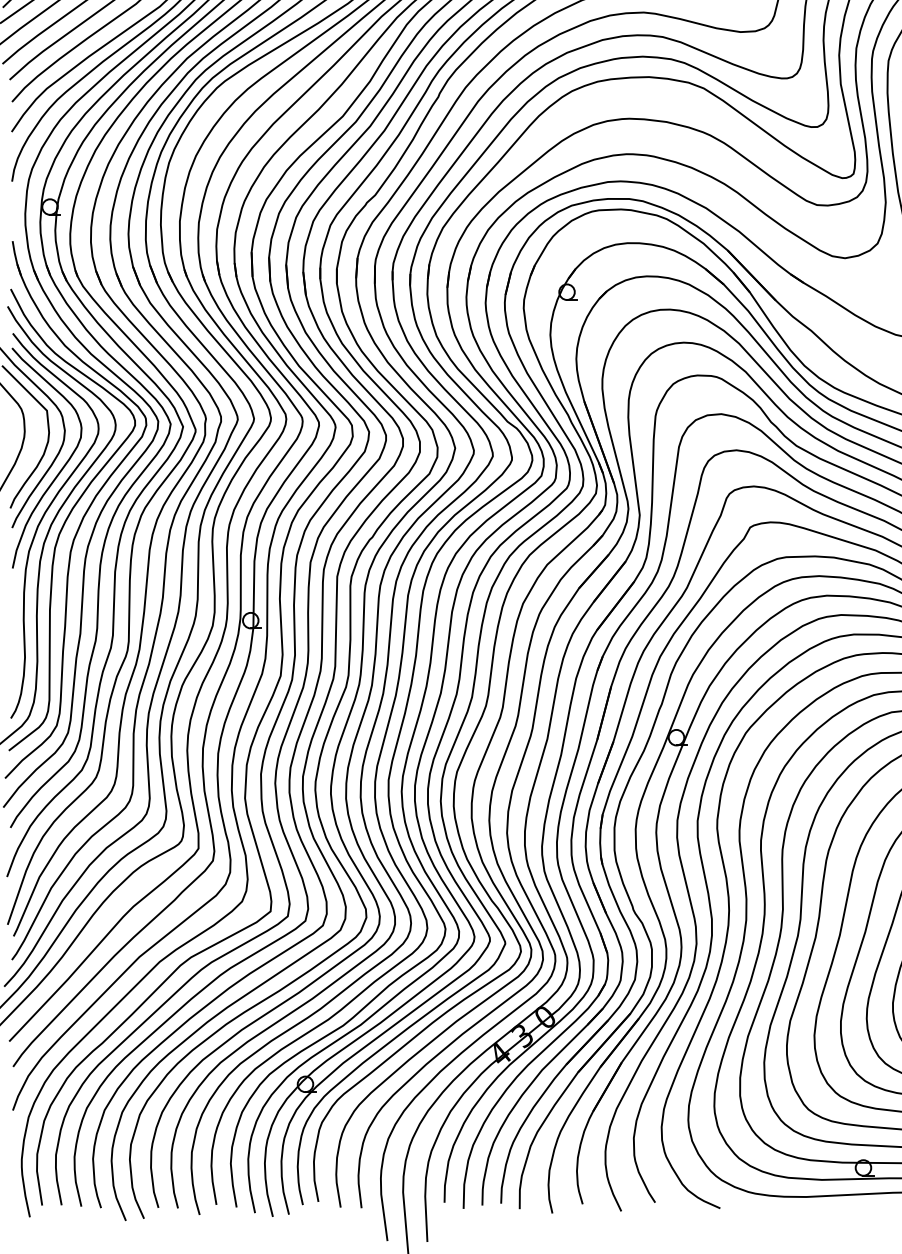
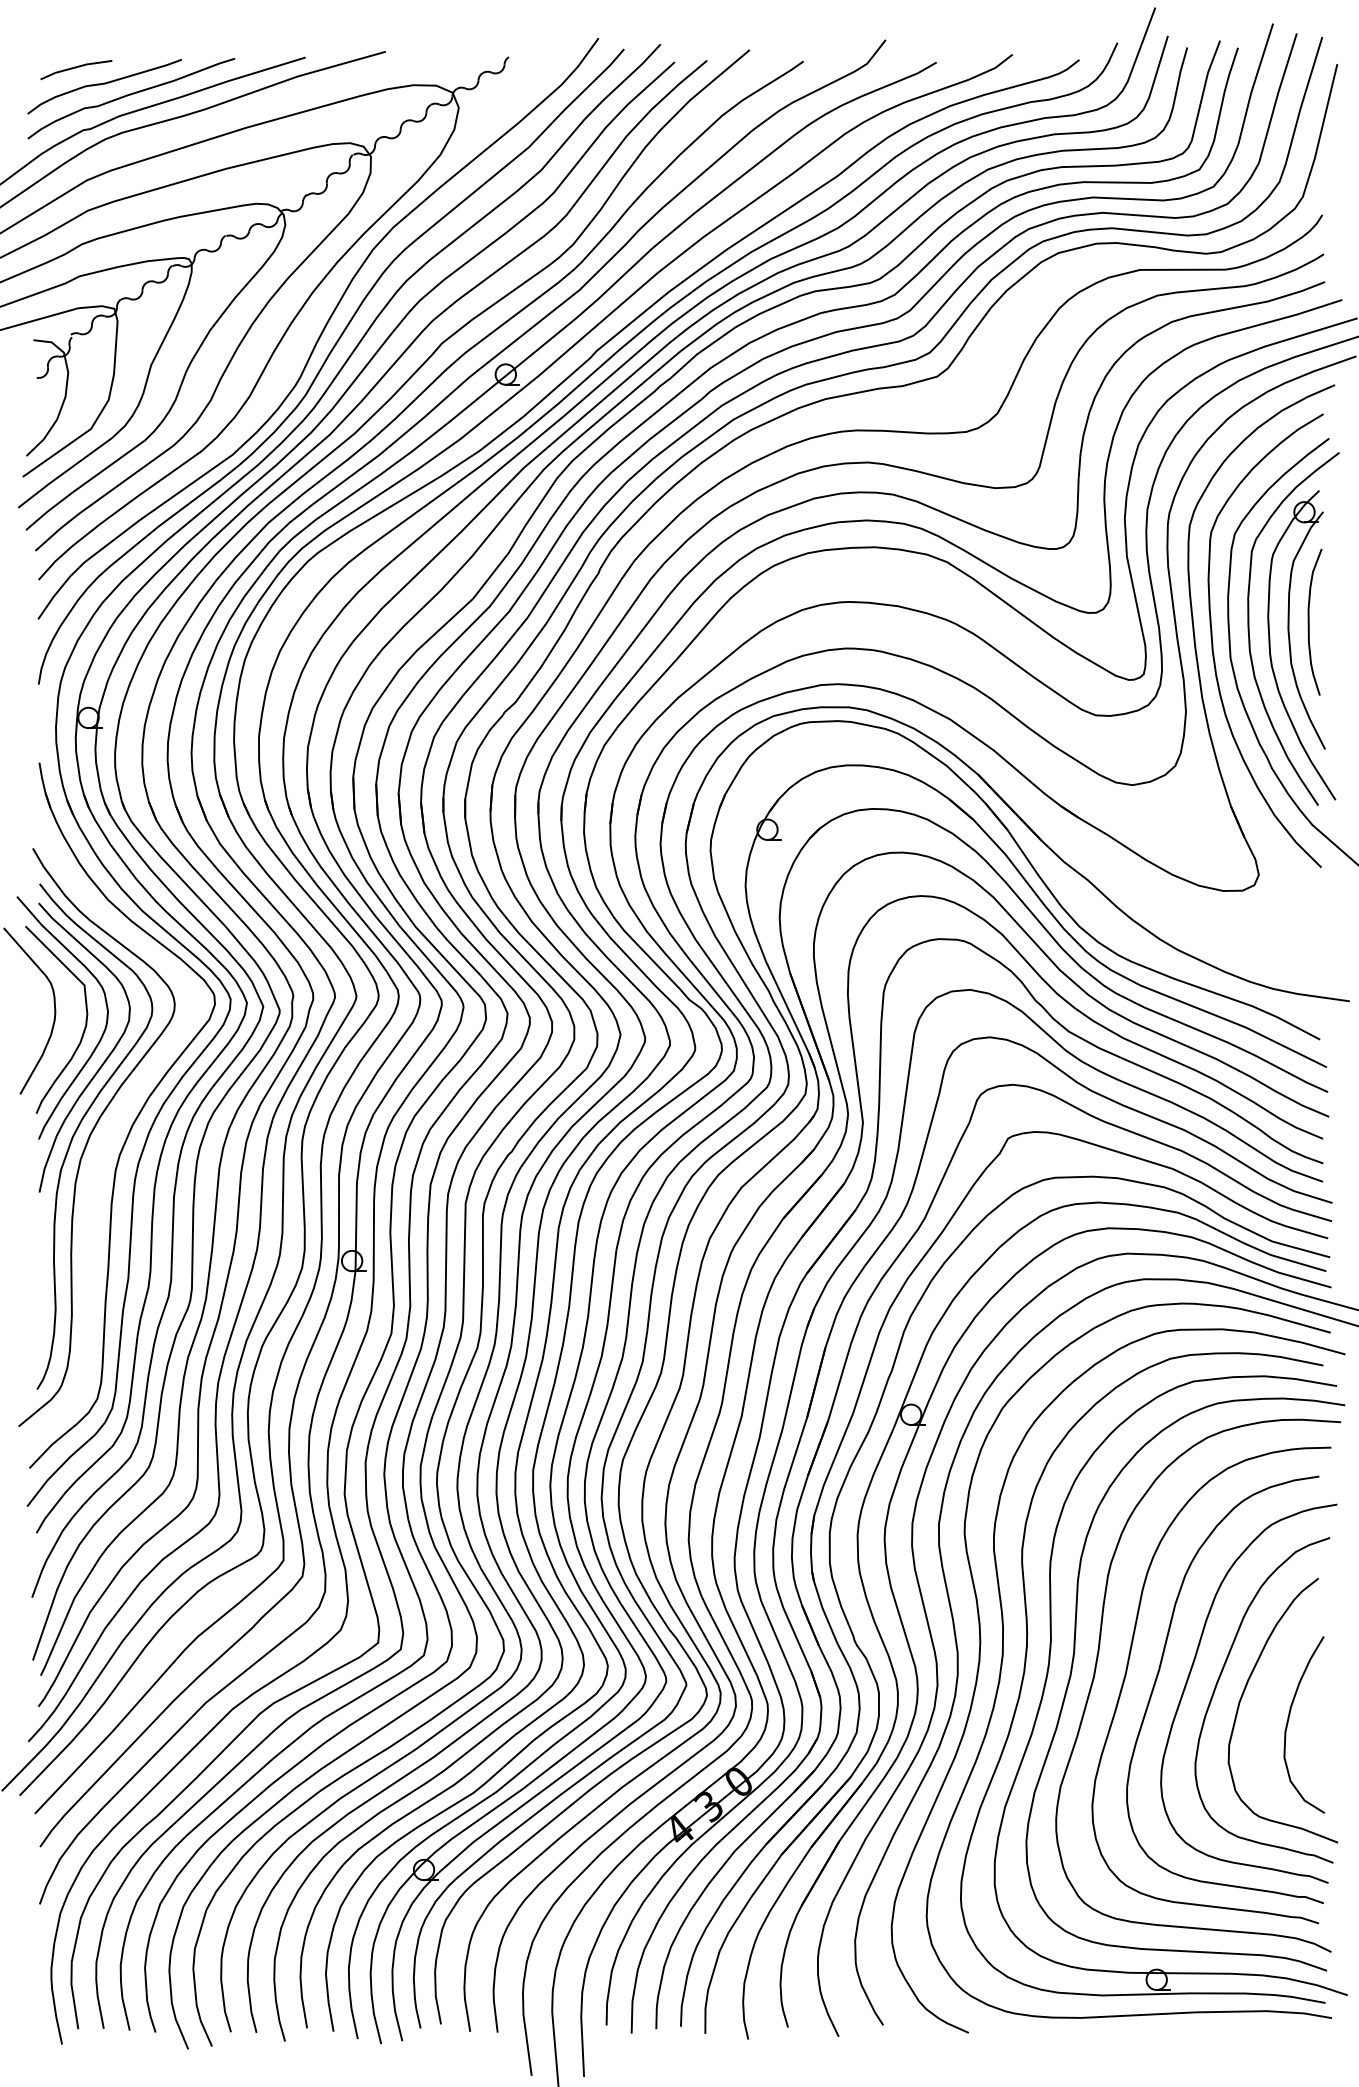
curve: (68, 518) -> (112, 1126), removed

